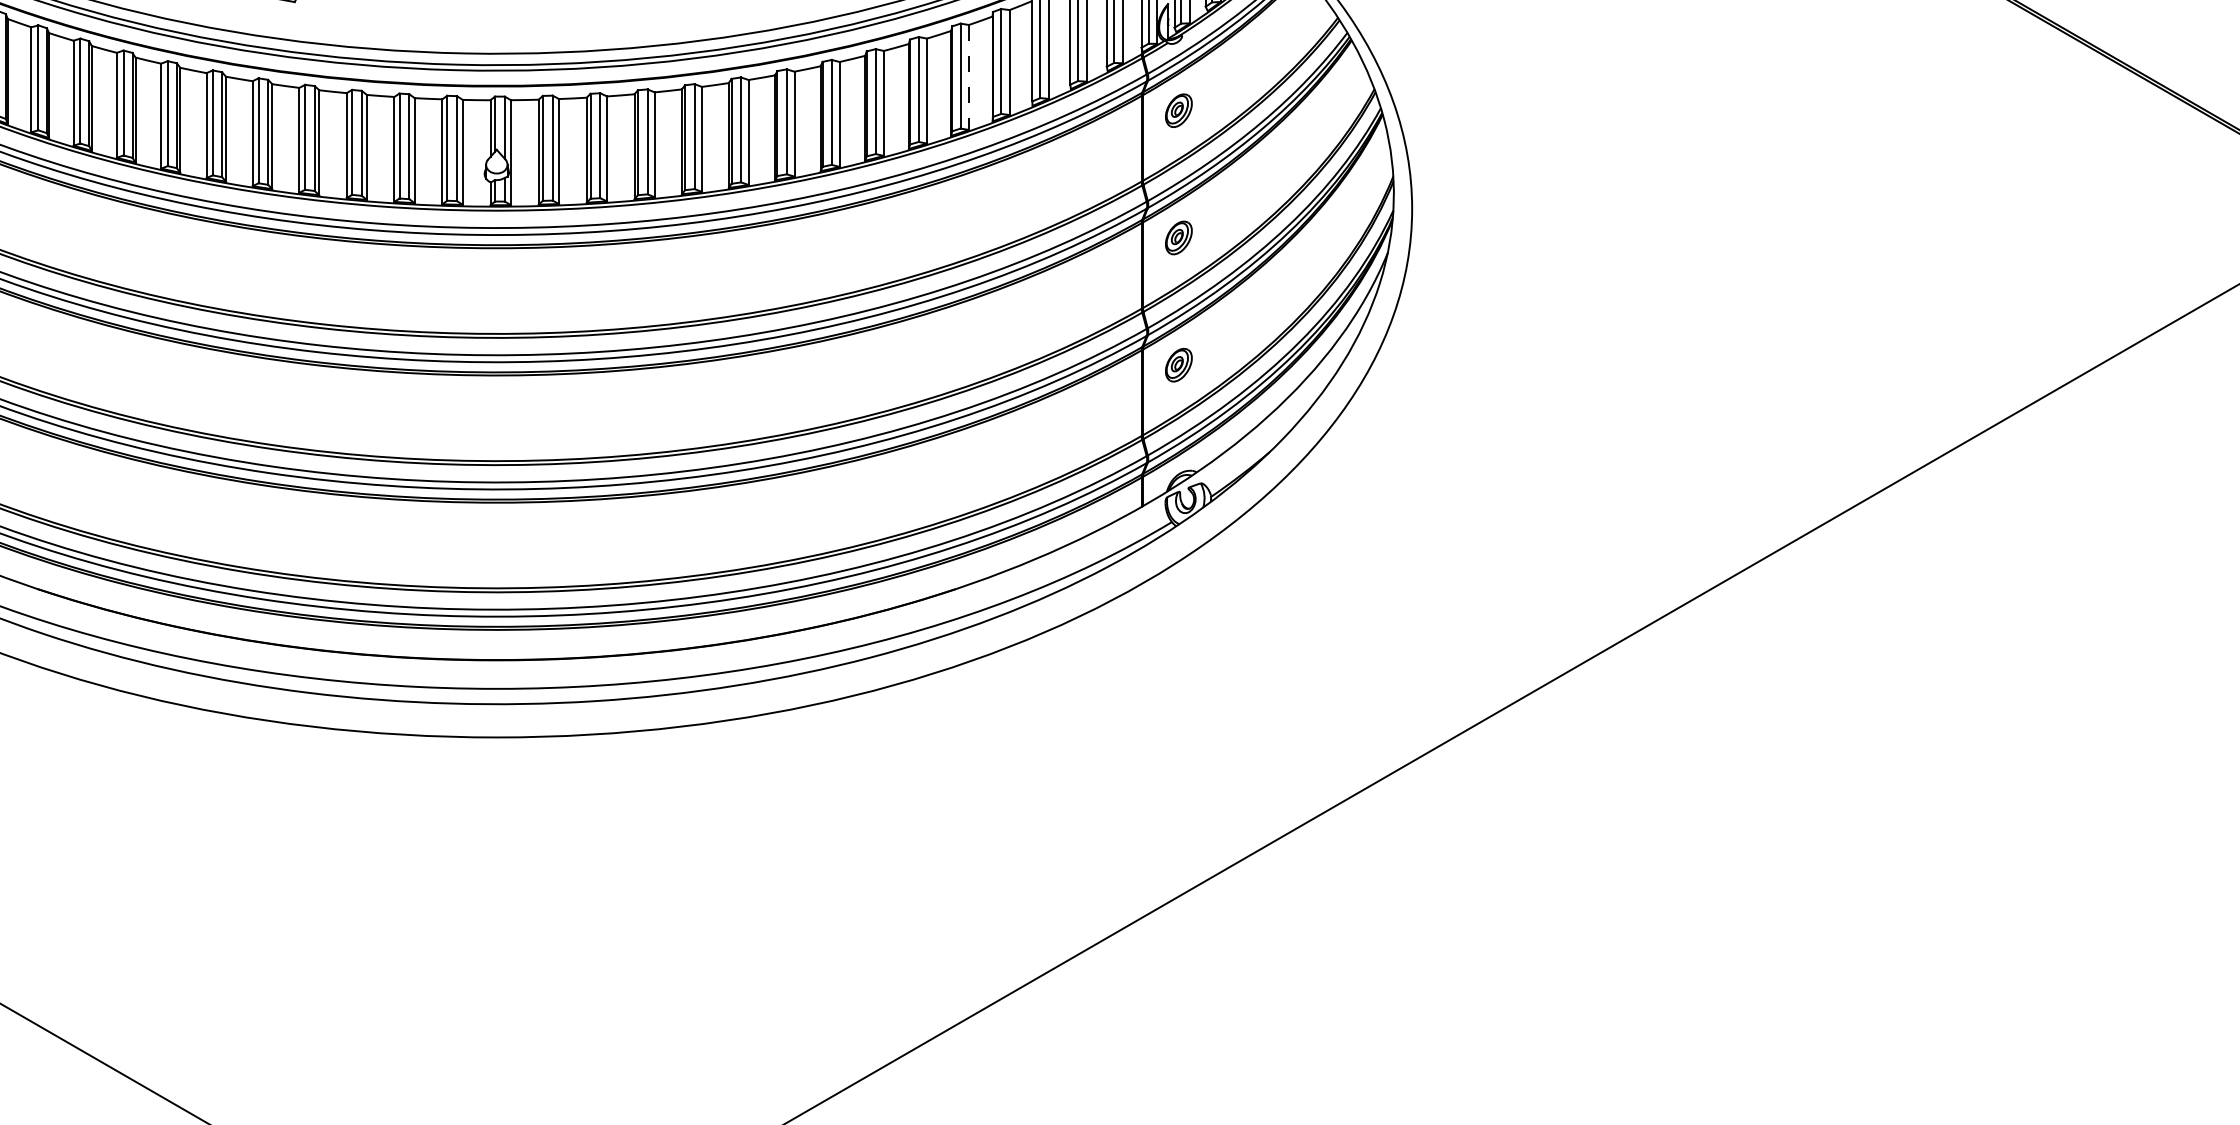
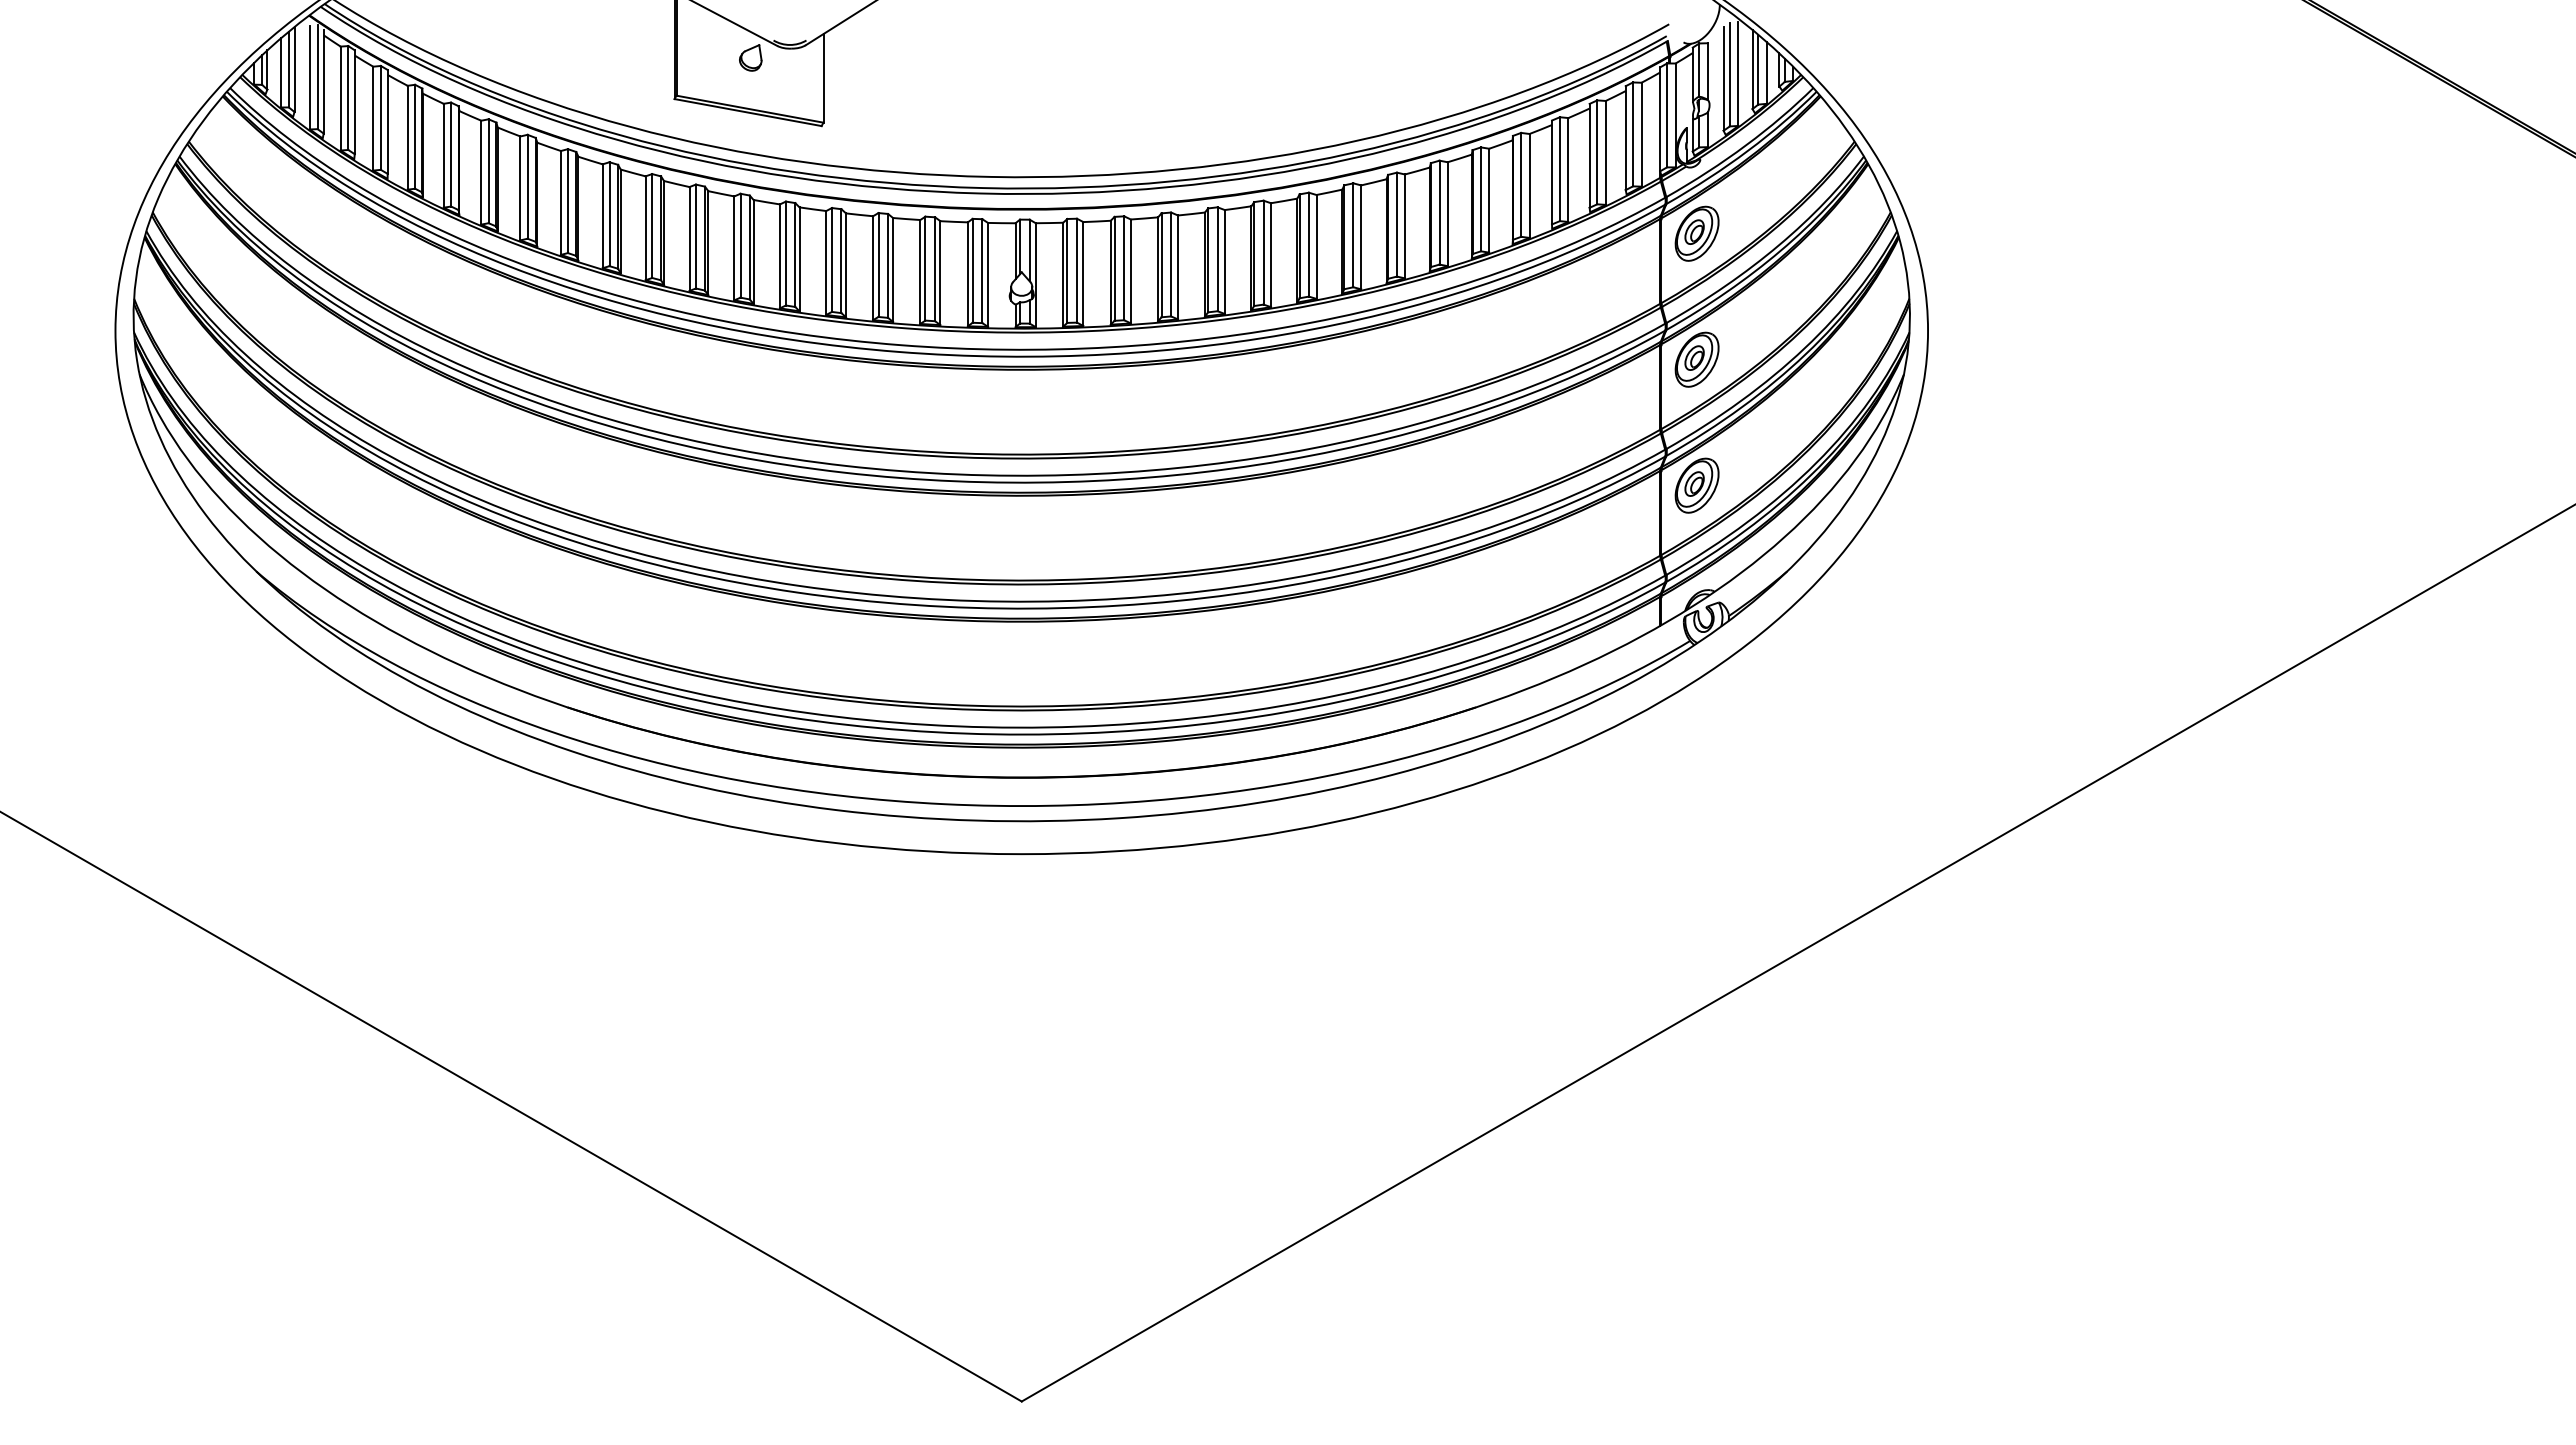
line: (969, 77) -> (1489, 200), dashed -> solid
part: (1178, 110) -> (1696, 233), size x1.67
part: (1178, 237) -> (1696, 359), size x1.67
part: (1178, 365) -> (1696, 485), size x1.67

